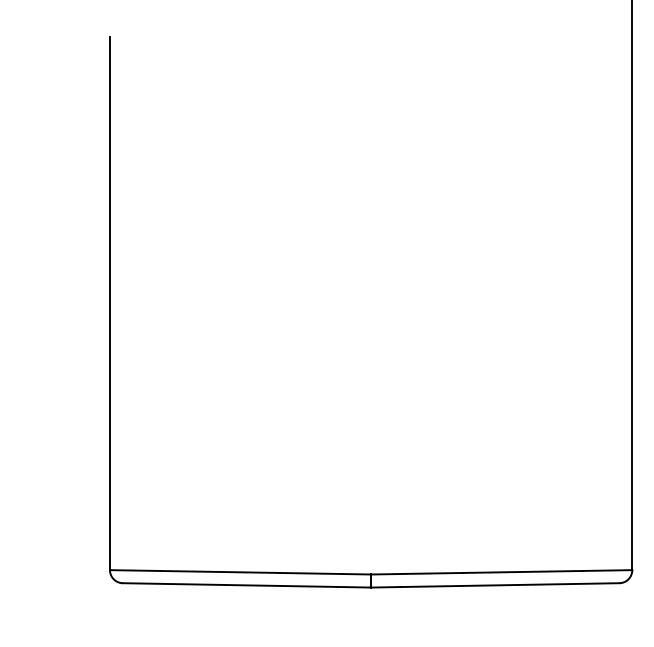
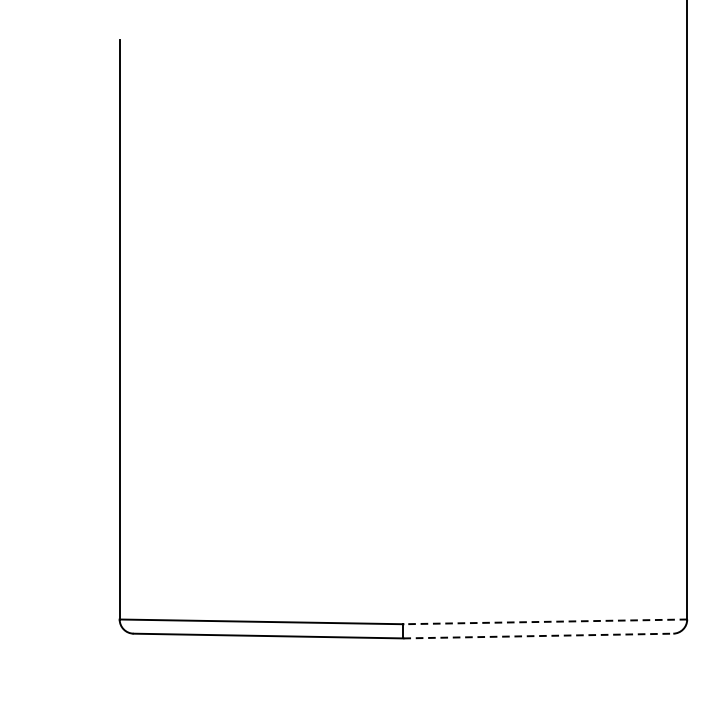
line: (501, 572) -> (545, 622), solid -> dashed
line: (495, 585) -> (538, 636), solid -> dashed

